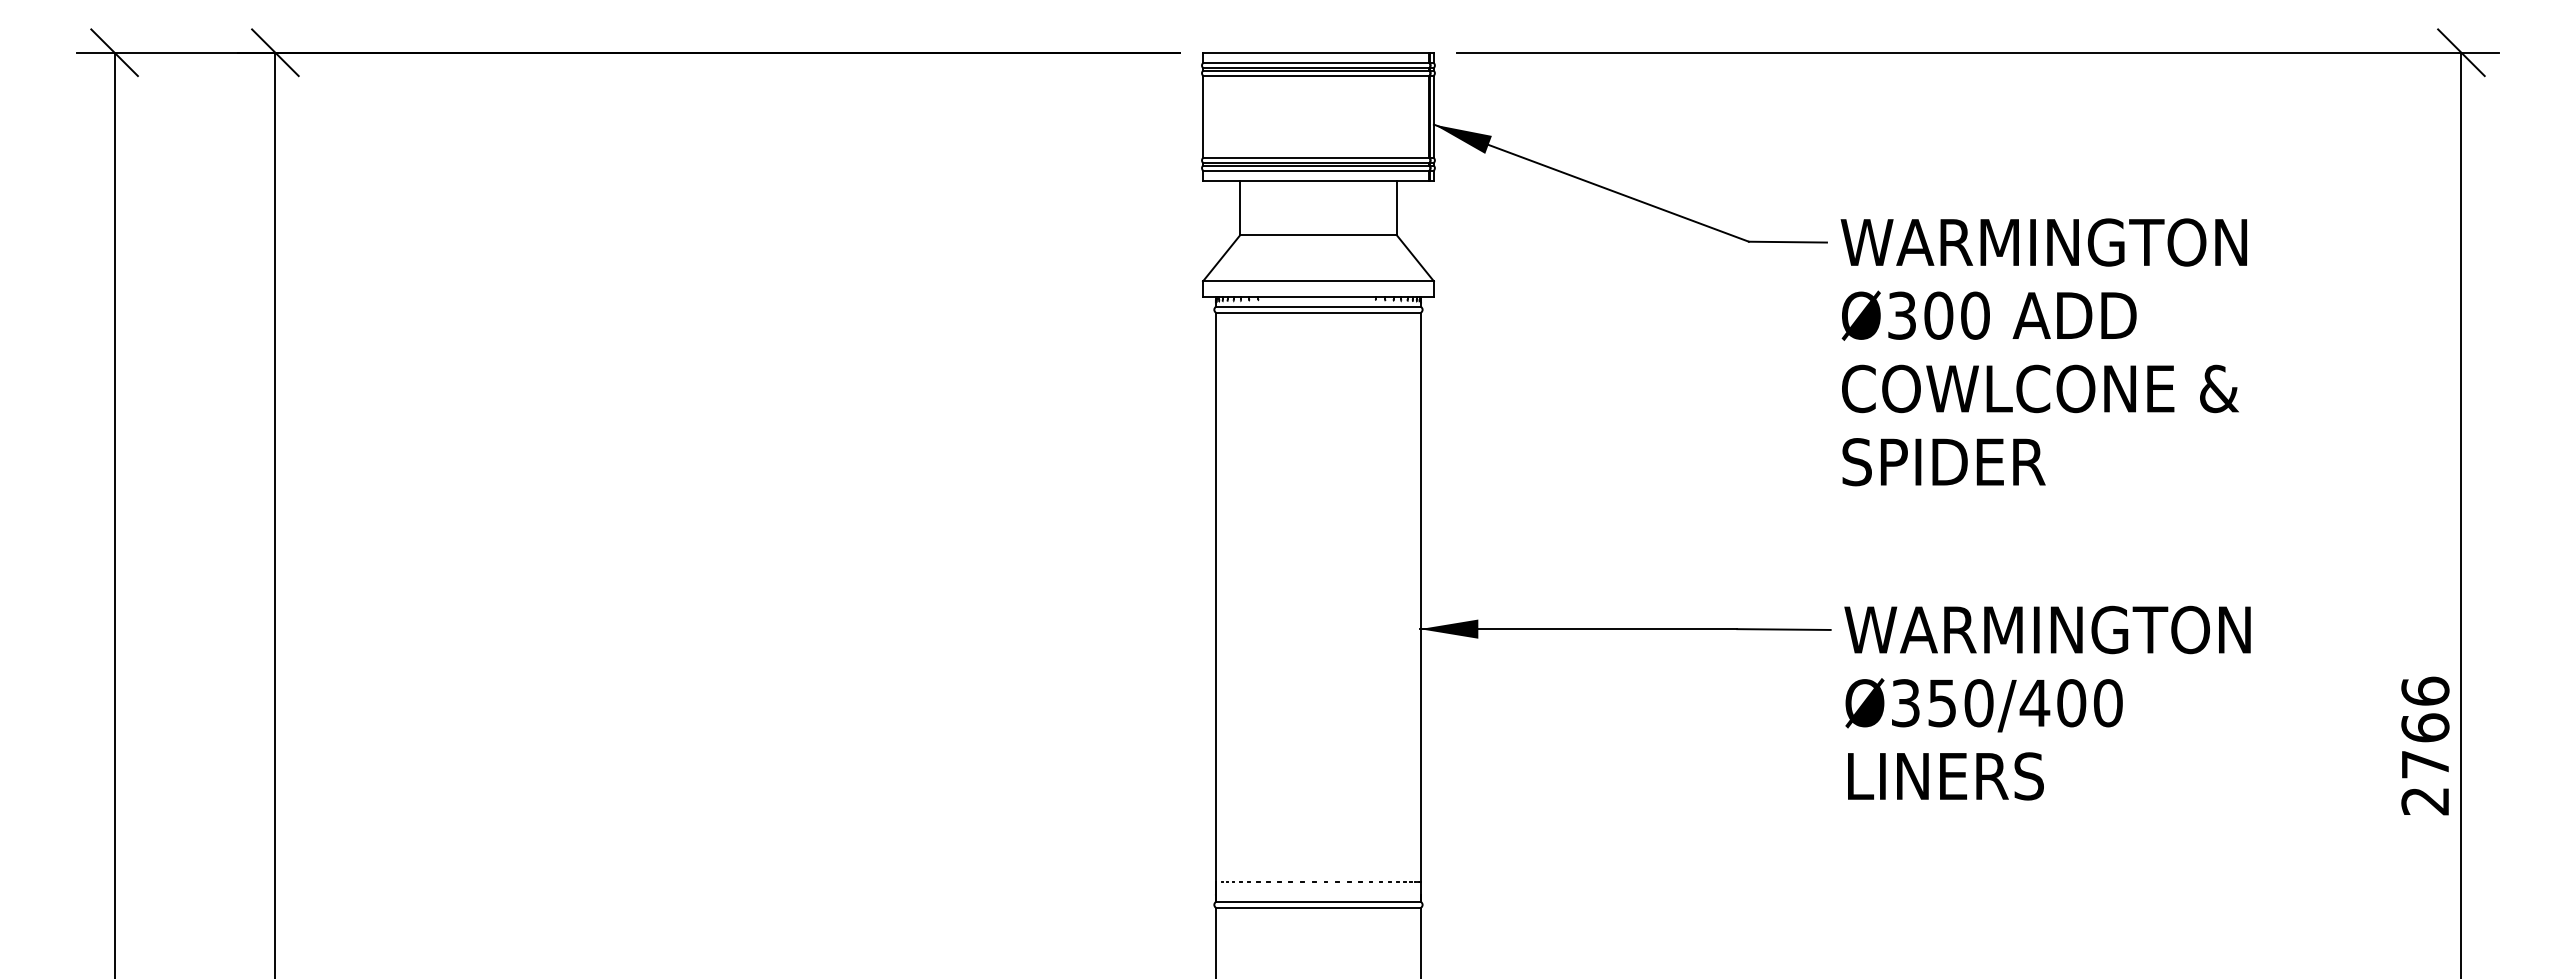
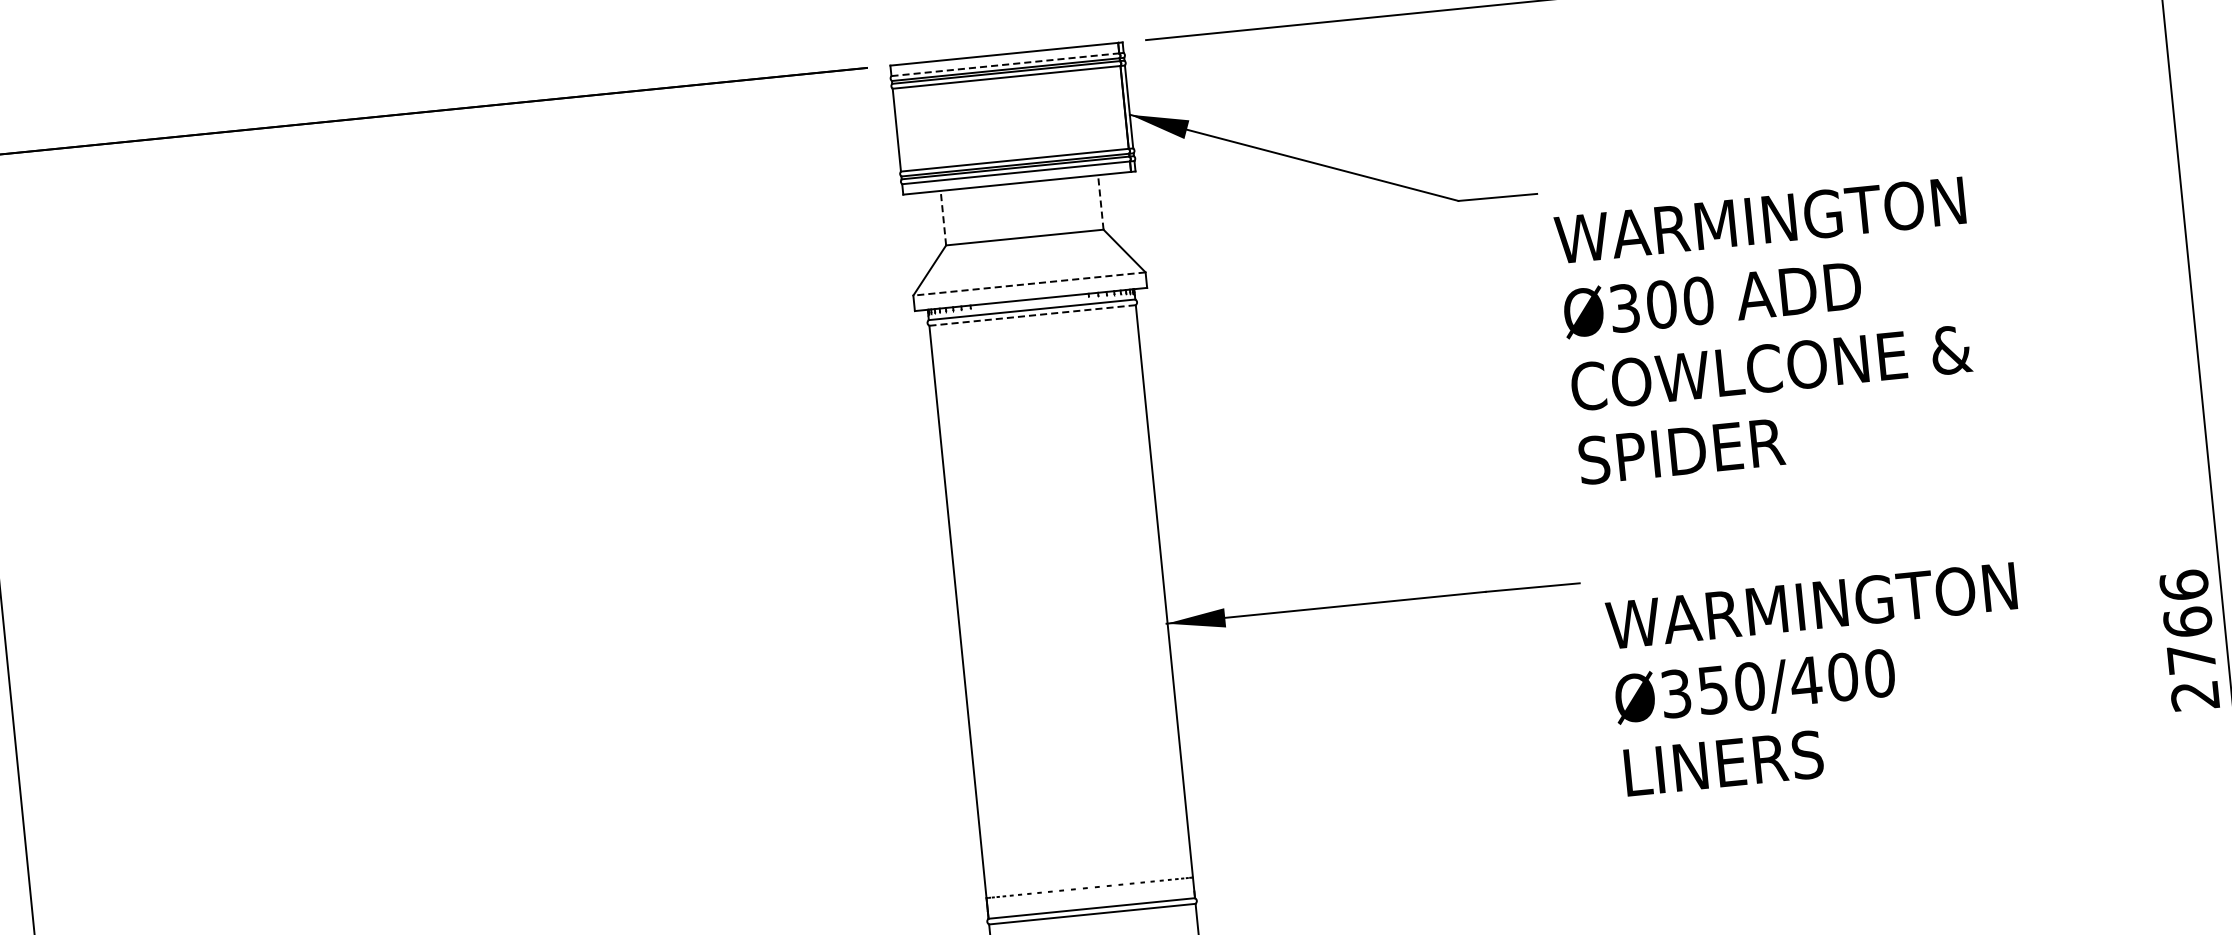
line: (1316, 63) -> (1005, 65), solid -> dashed
line: (1240, 207) -> (943, 217), solid -> dashed
line: (1396, 207) -> (1100, 201), solid -> dashed
line: (1317, 281) -> (1028, 284), solid -> dashed
line: (1318, 312) -> (1032, 315), solid -> dashed
text: (2043, 352) -> (1770, 331), moved
text: (2047, 702) -> (1818, 678), moved

